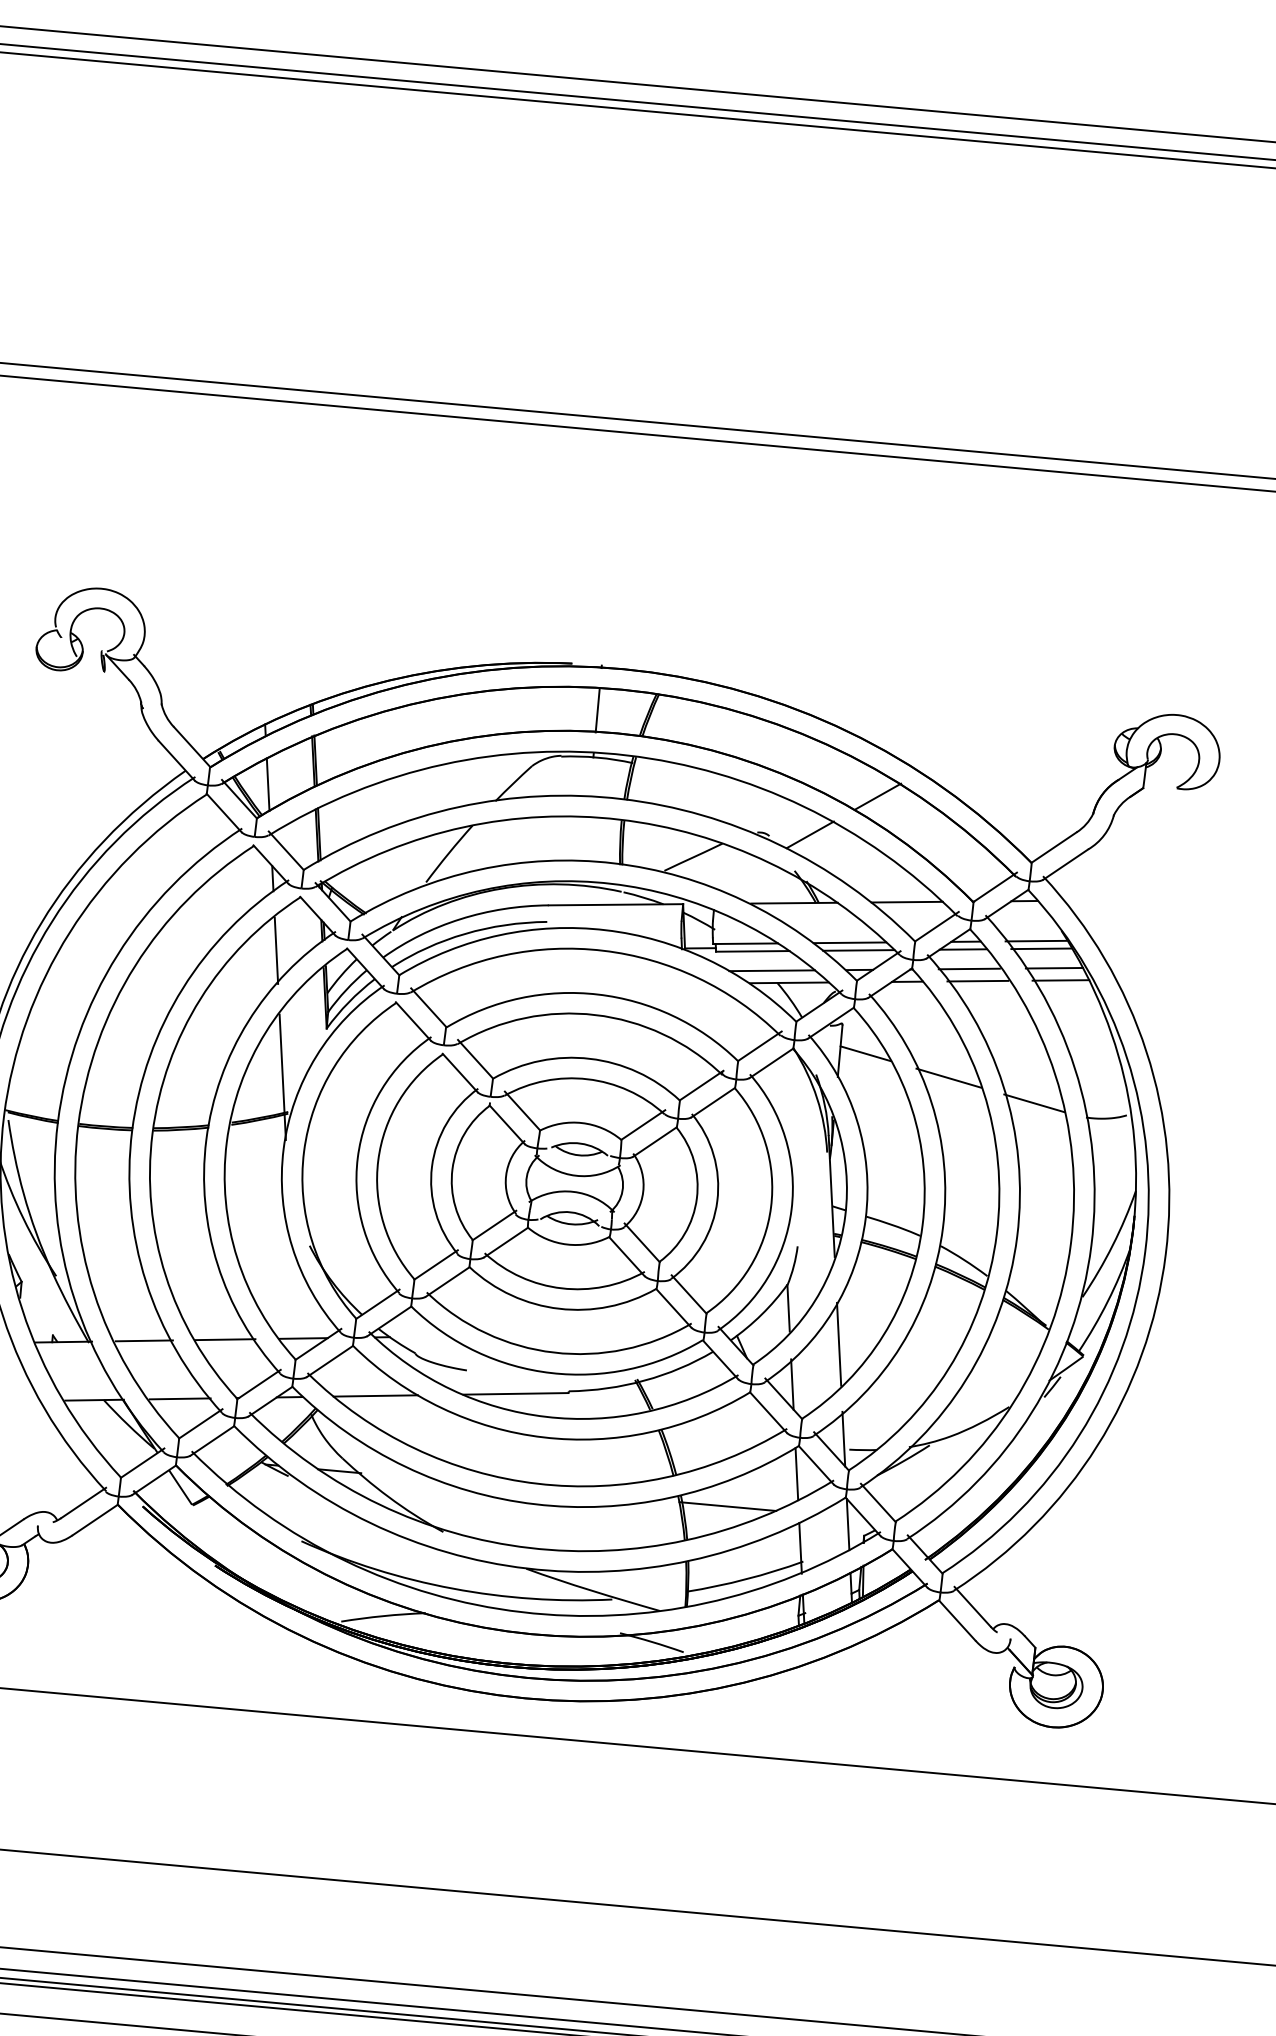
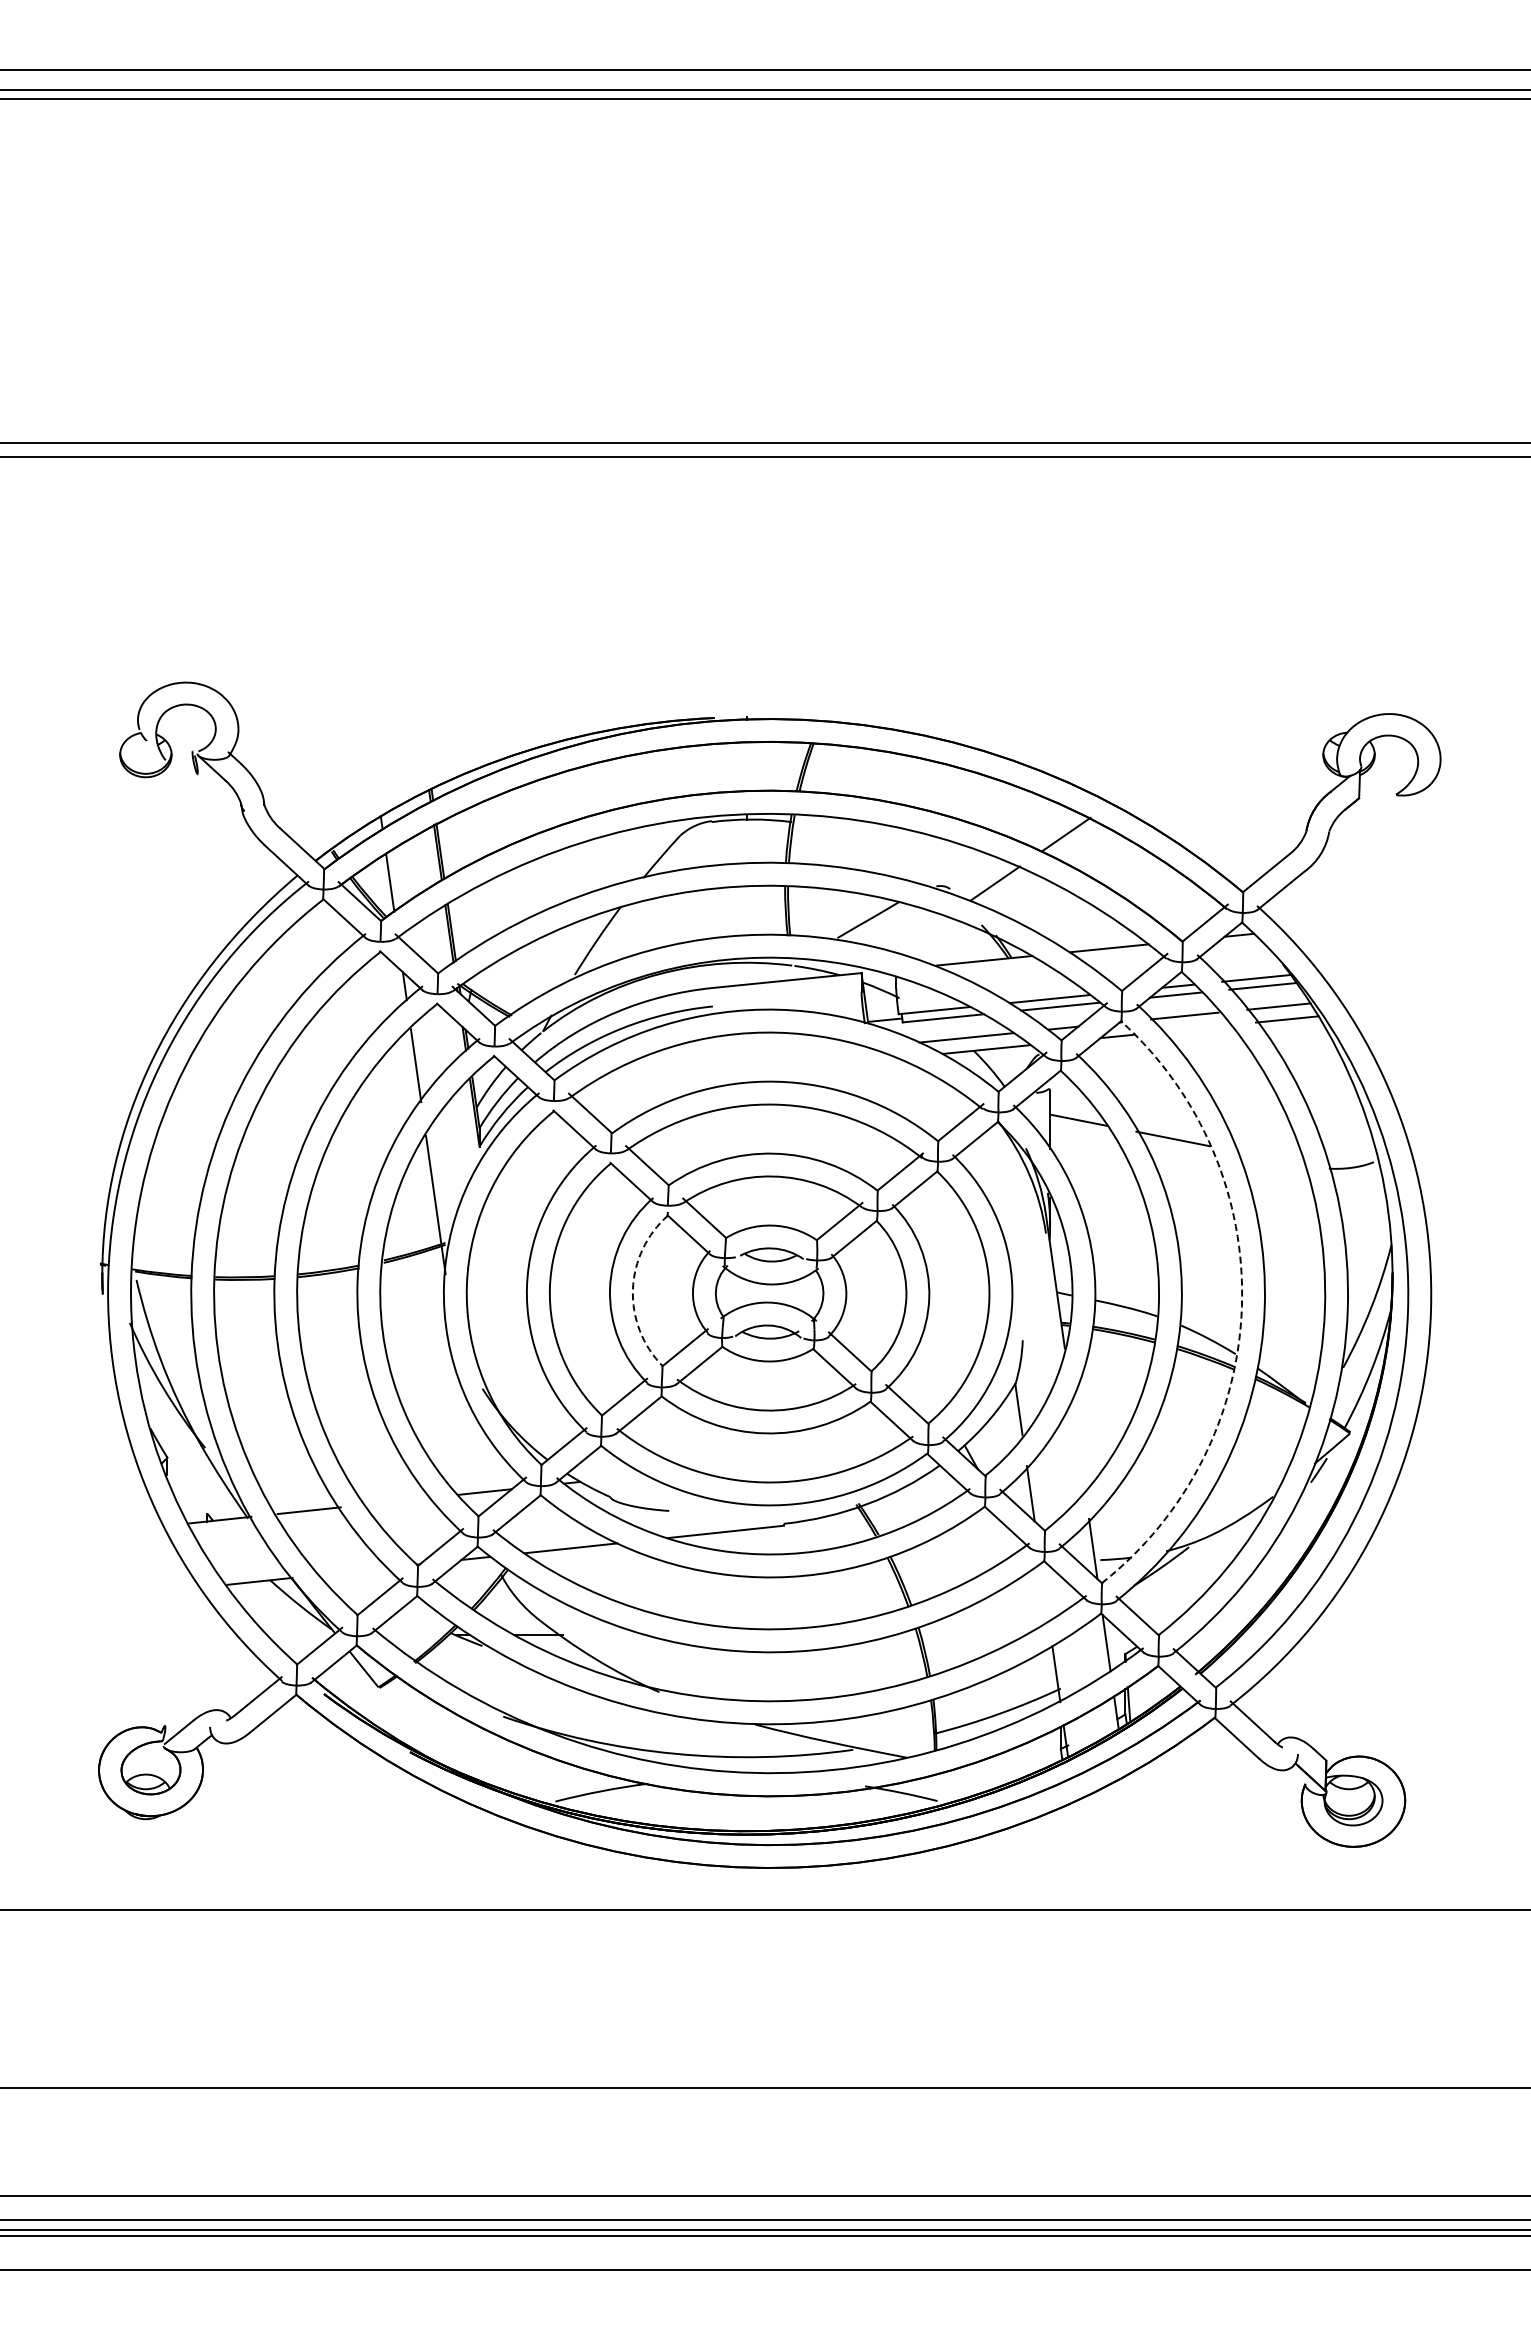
line: (597, 709) -> (747, 766), removed
line: (977, 981) -> (1195, 1028), removed
line: (1034, 1102) -> (1270, 1157), removed
arc: (452, 1169) -> (632, 1289), solid -> dashed
arc: (996, 1233) -> (1241, 1306), solid -> dashed
line: (225, 1339) -> (398, 1500), removed
line: (839, 1344) -> (1078, 1444), removed
line: (180, 1398) -> (354, 1570), removed
line: (796, 1474) -> (1044, 1592), removed
line: (727, 1506) -> (971, 1635), removed

